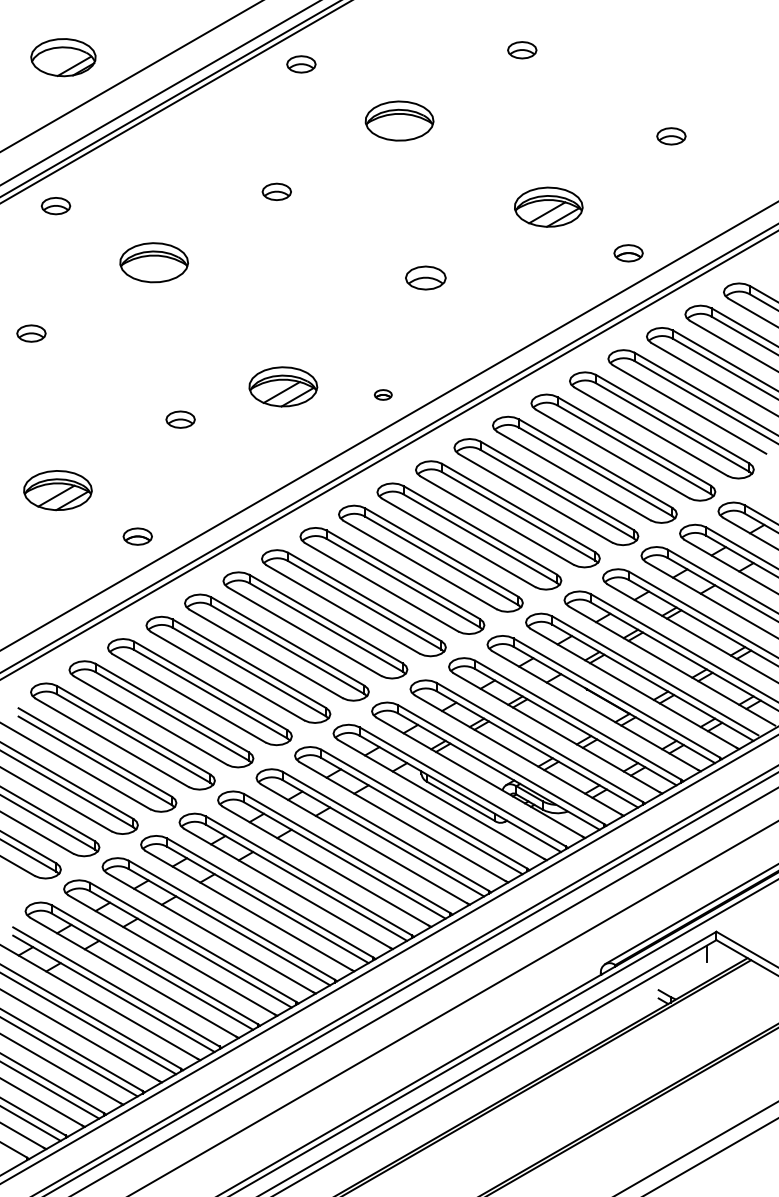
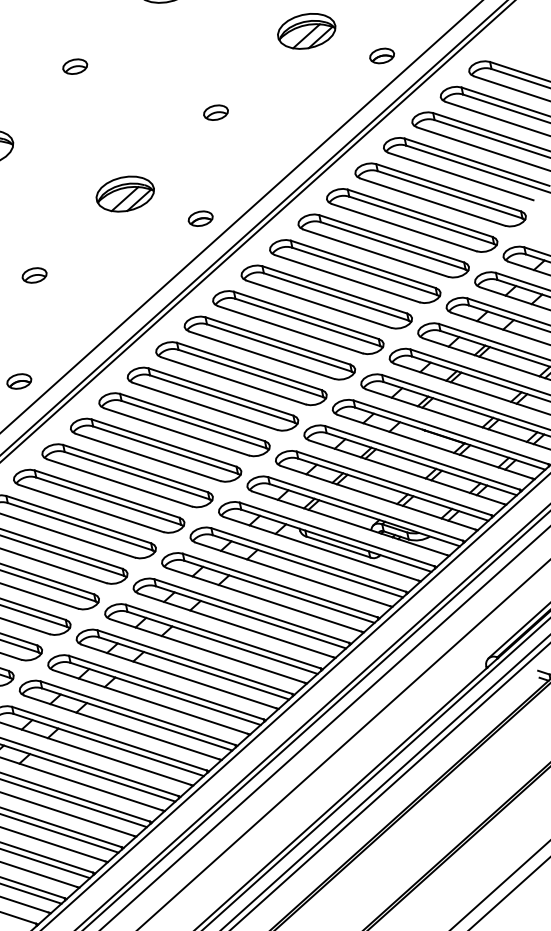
part: (426, 277) -> (216, 112), size x0.71
part: (283, 386) -> (125, 193), moved
part: (383, 394) -> (200, 218), size x1.67

